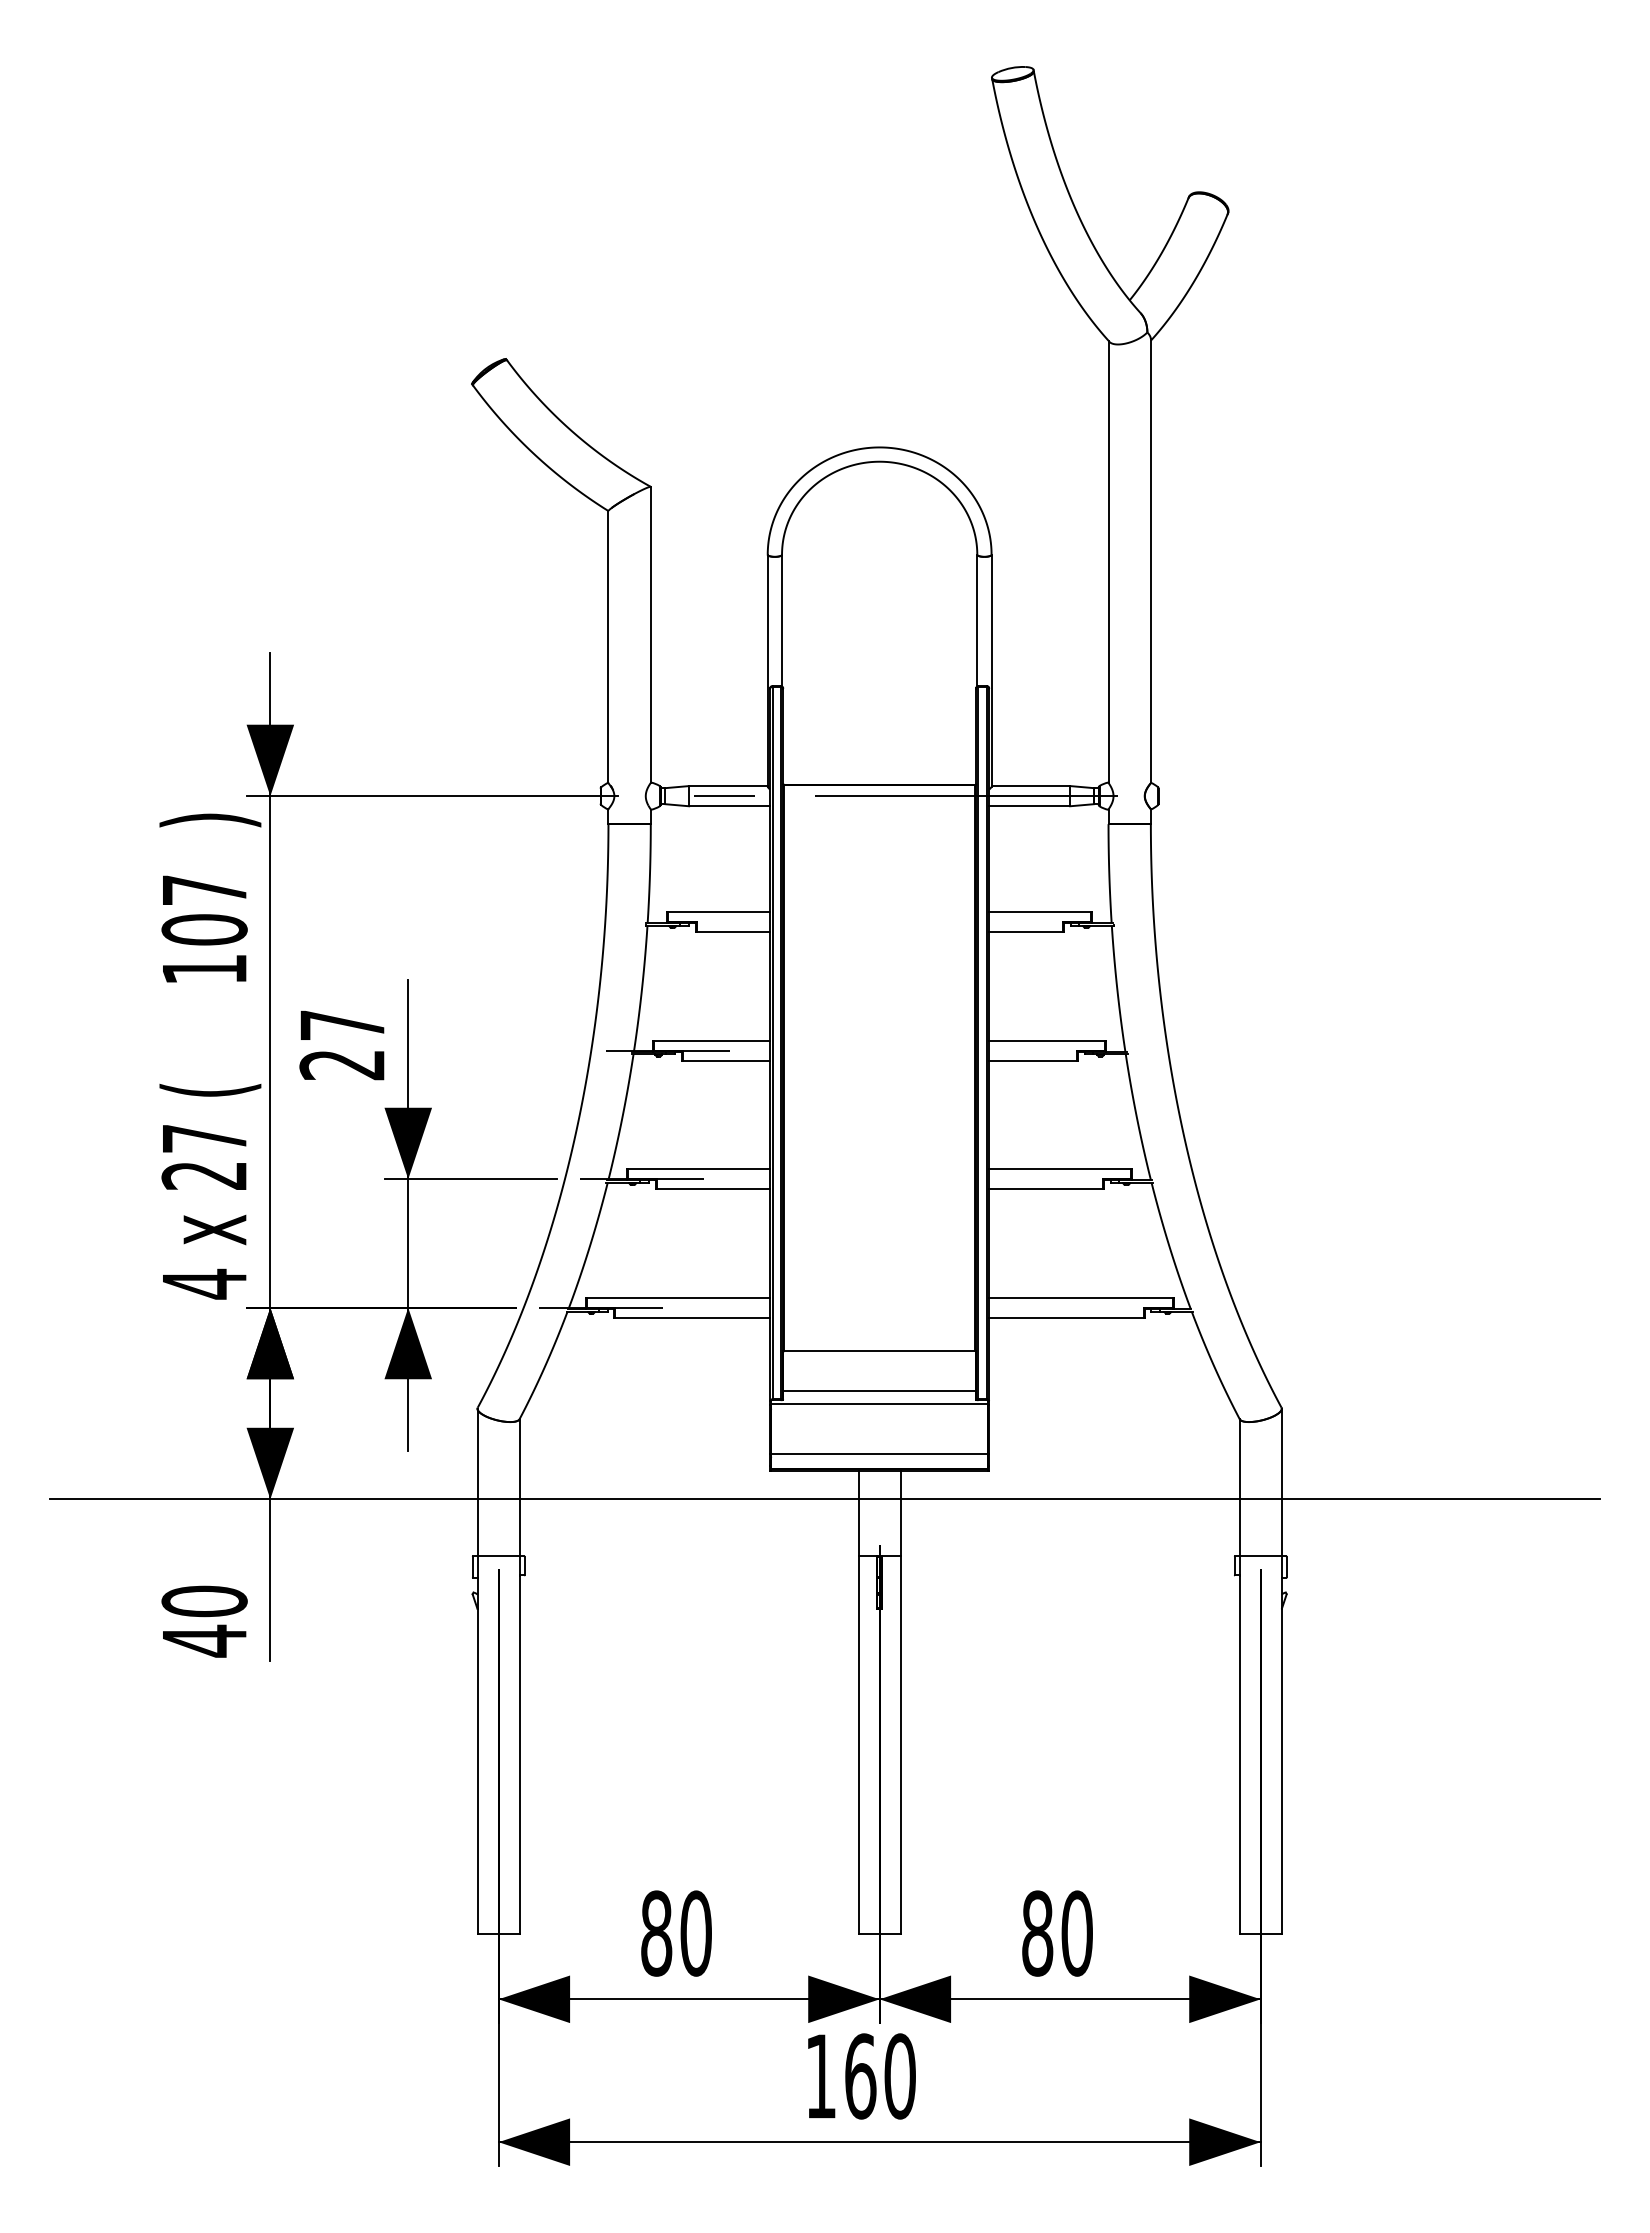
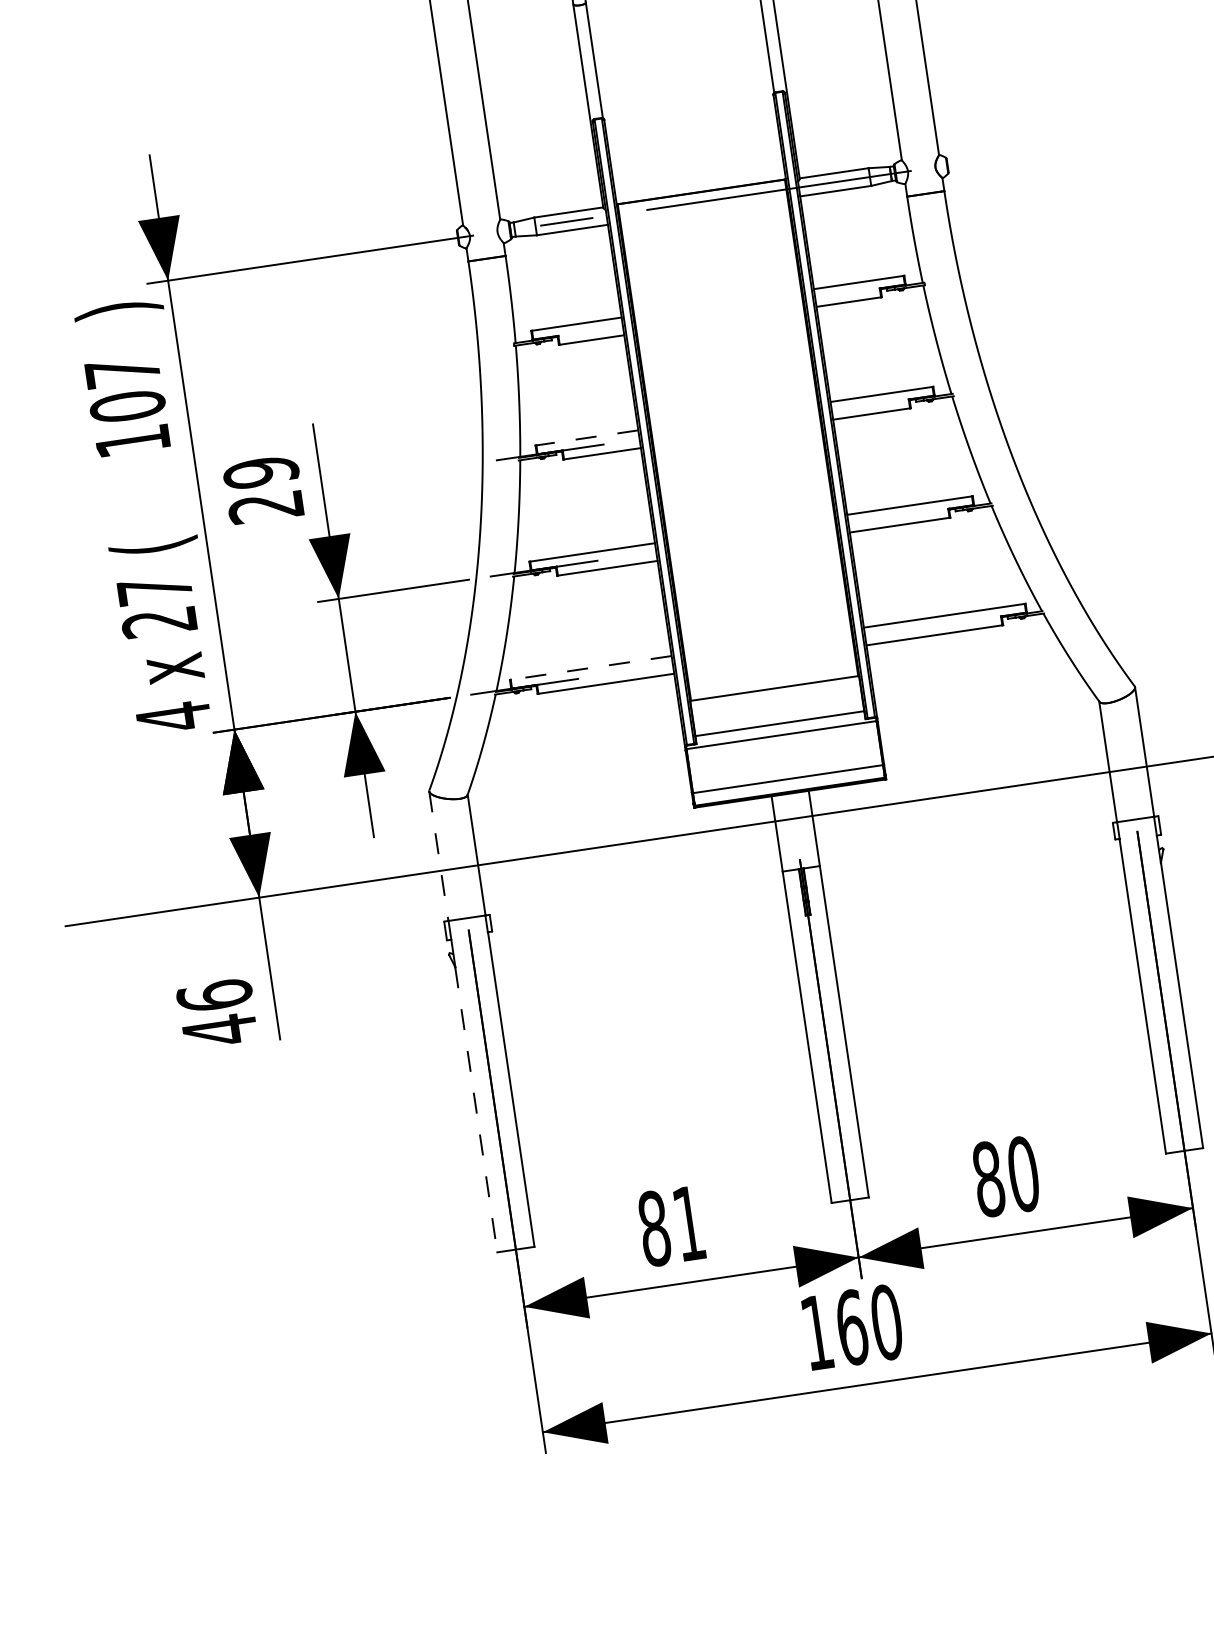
text: (342, 1025) -> (261, 472), 27 -> 29
line: (711, 1040) -> (586, 437), solid -> dashed
line: (678, 1297) -> (591, 667), solid -> dashed
line: (477, 1482) -> (438, 856), solid -> dashed
text: (204, 1601) -> (214, 995), 40 -> 46
line: (477, 1772) -> (476, 1110), solid -> dashed
text: (695, 1933) -> (688, 1223), 80 -> 81

